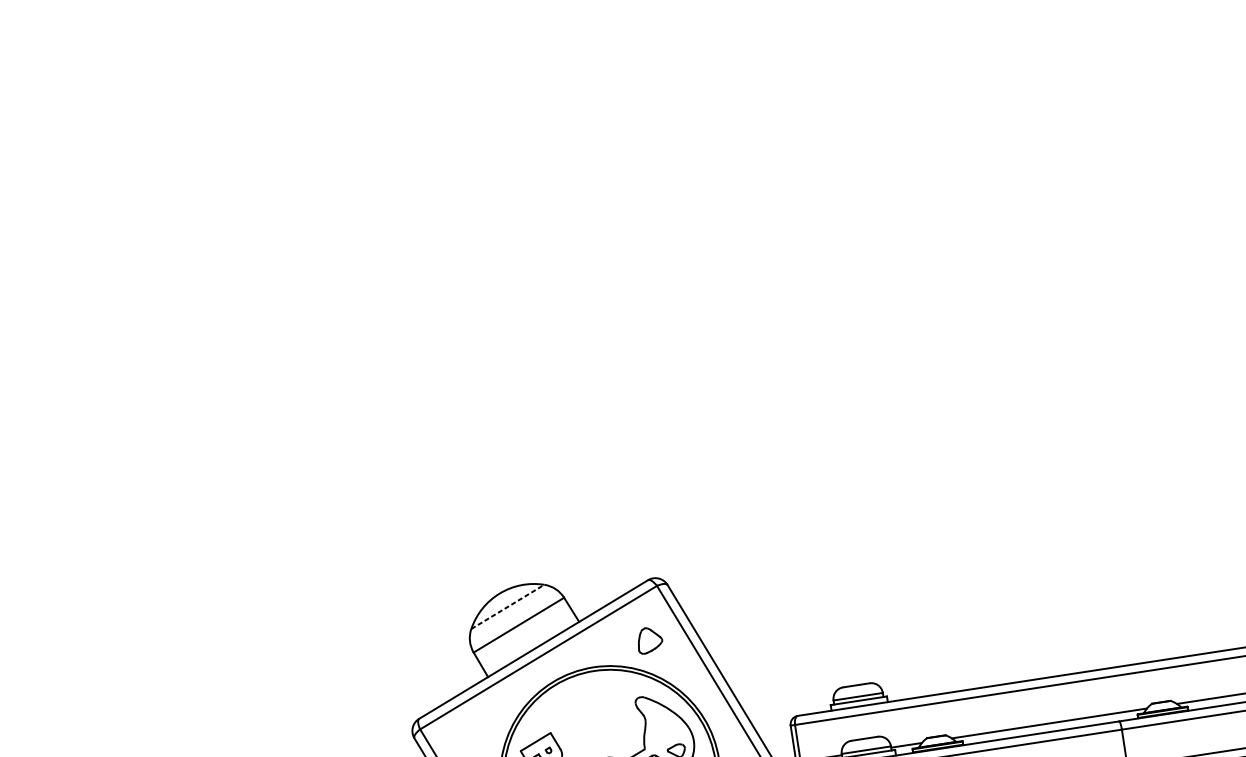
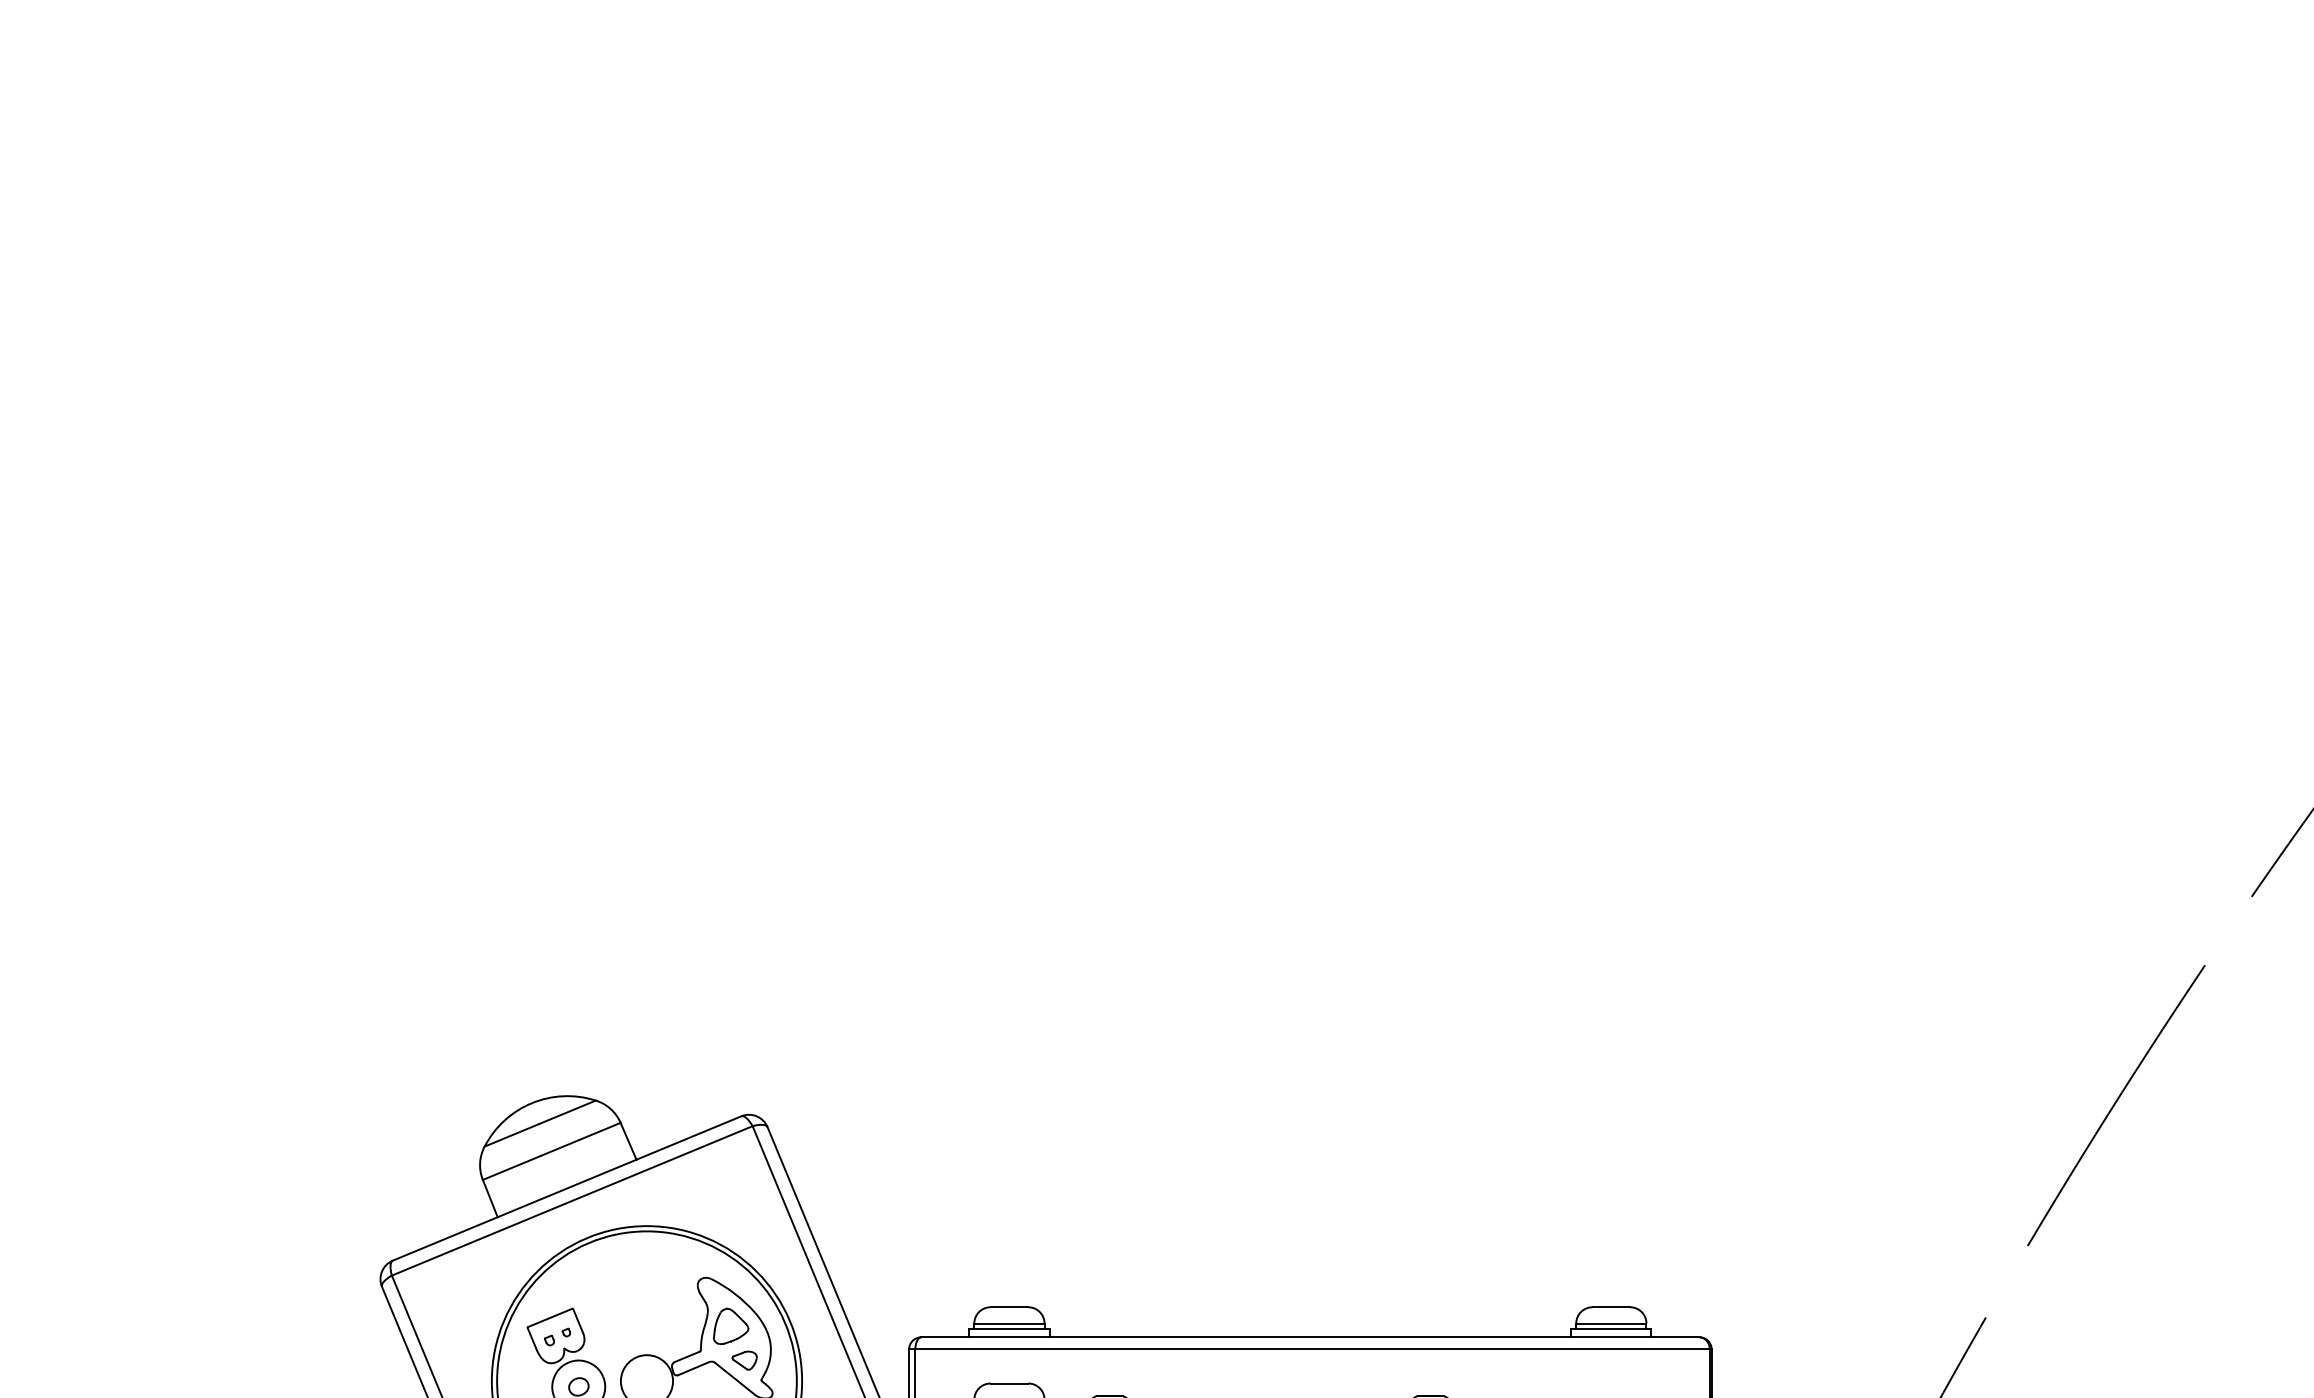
line: (508, 606) -> (540, 1123), dashed -> solid
part: (649, 639) -> (730, 1325), moved

